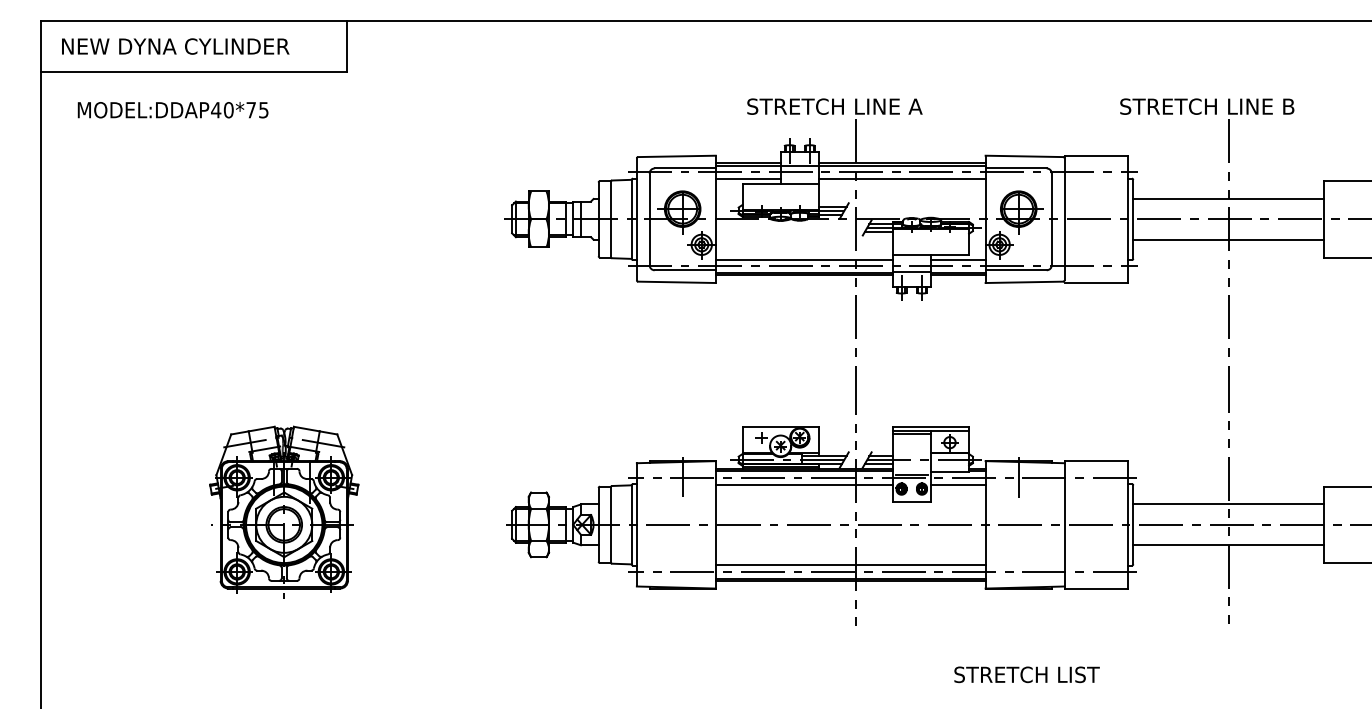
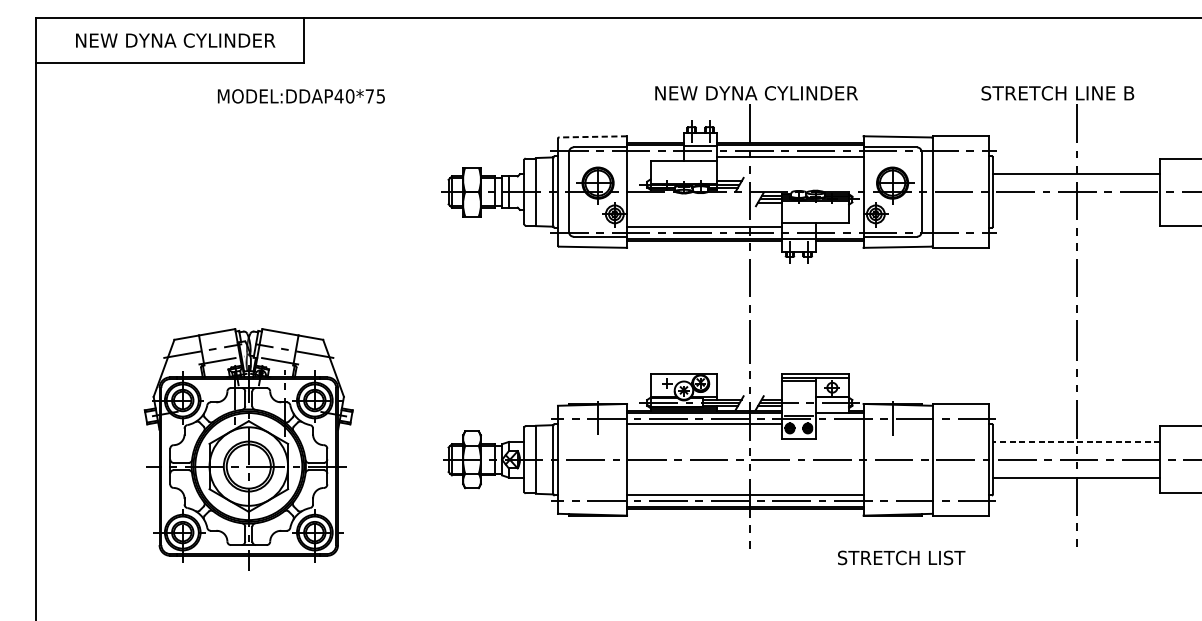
text: (175, 46) -> (175, 40), moved
text: (863, 106) -> (756, 93), STRETCH LINE A -> NEW DYNA CYLINDER
text: (172, 110) -> (300, 96), moved
line: (676, 156) -> (592, 136), solid -> dashed
line: (747, 179) -> (654, 157), removed
line: (1228, 239) -> (1076, 209), removed
line: (957, 259) -> (838, 227), removed
line: (957, 484) -> (838, 424), removed
line: (1228, 504) -> (1076, 441), solid -> dashed
part: (284, 511) -> (249, 448), size x1.6
text: (1026, 674) -> (901, 557), moved

